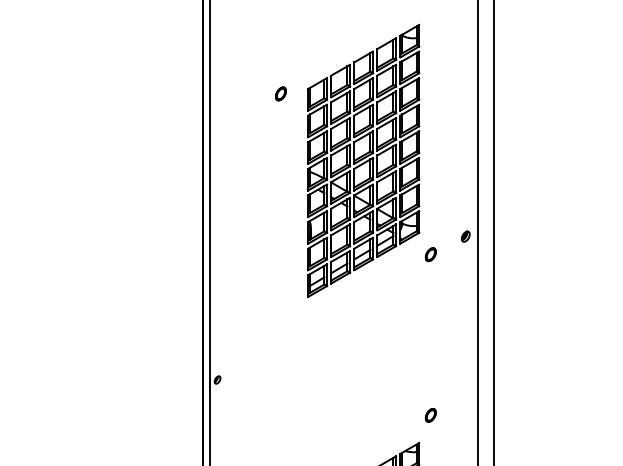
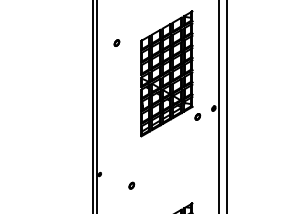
part: (279, 92) -> (116, 42), moved
part: (430, 414) -> (131, 185), moved

